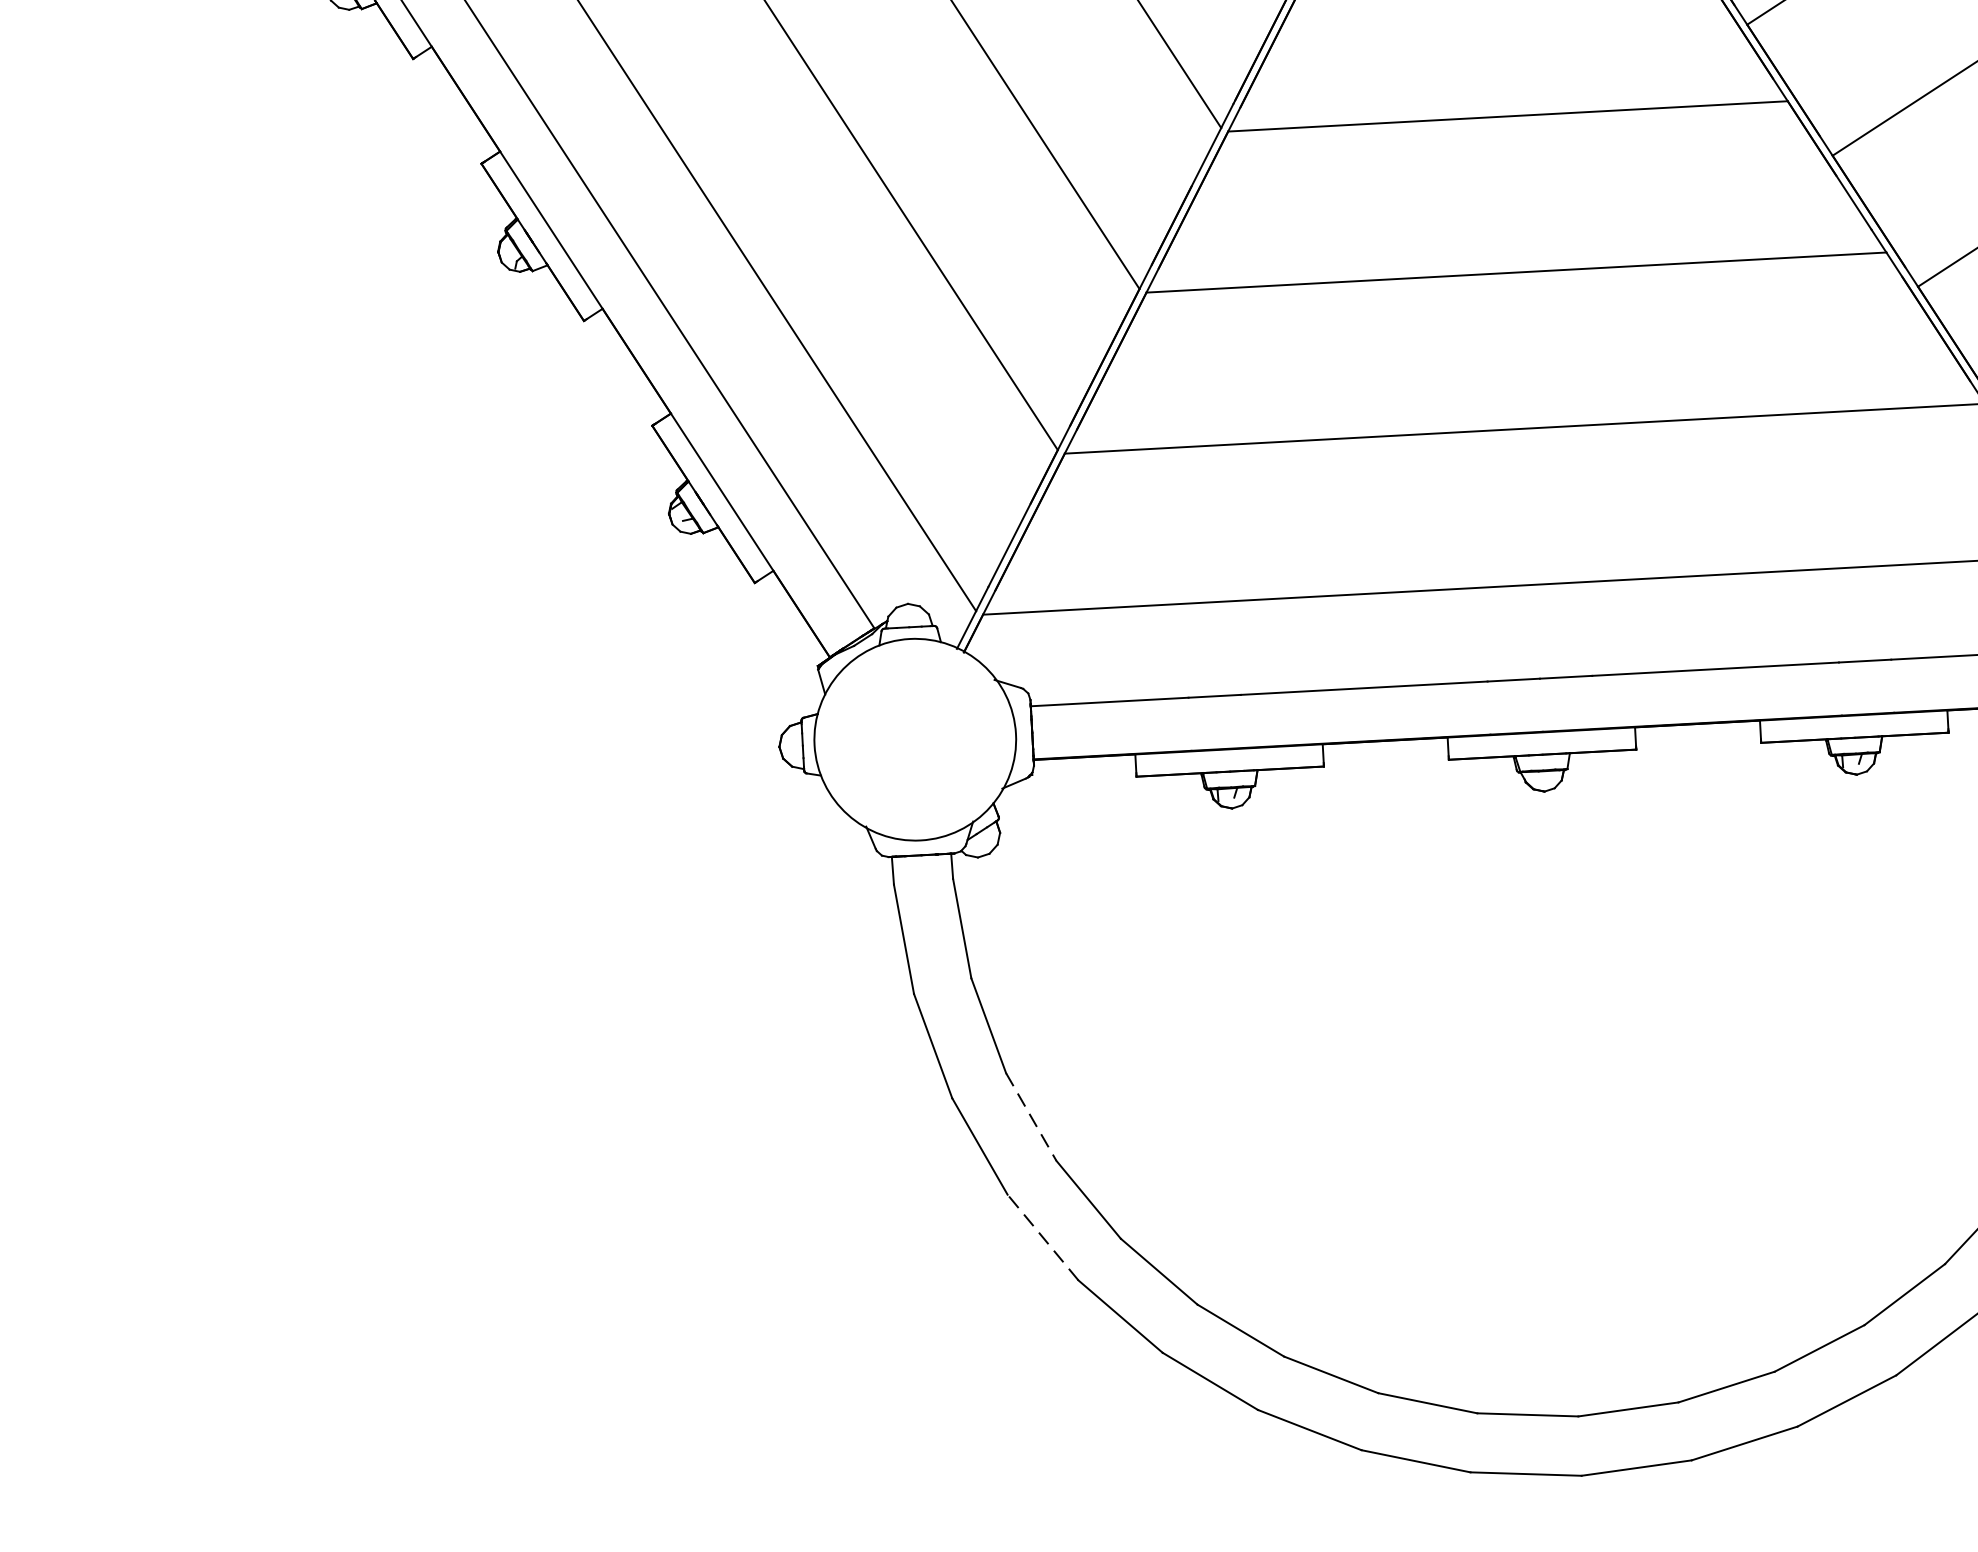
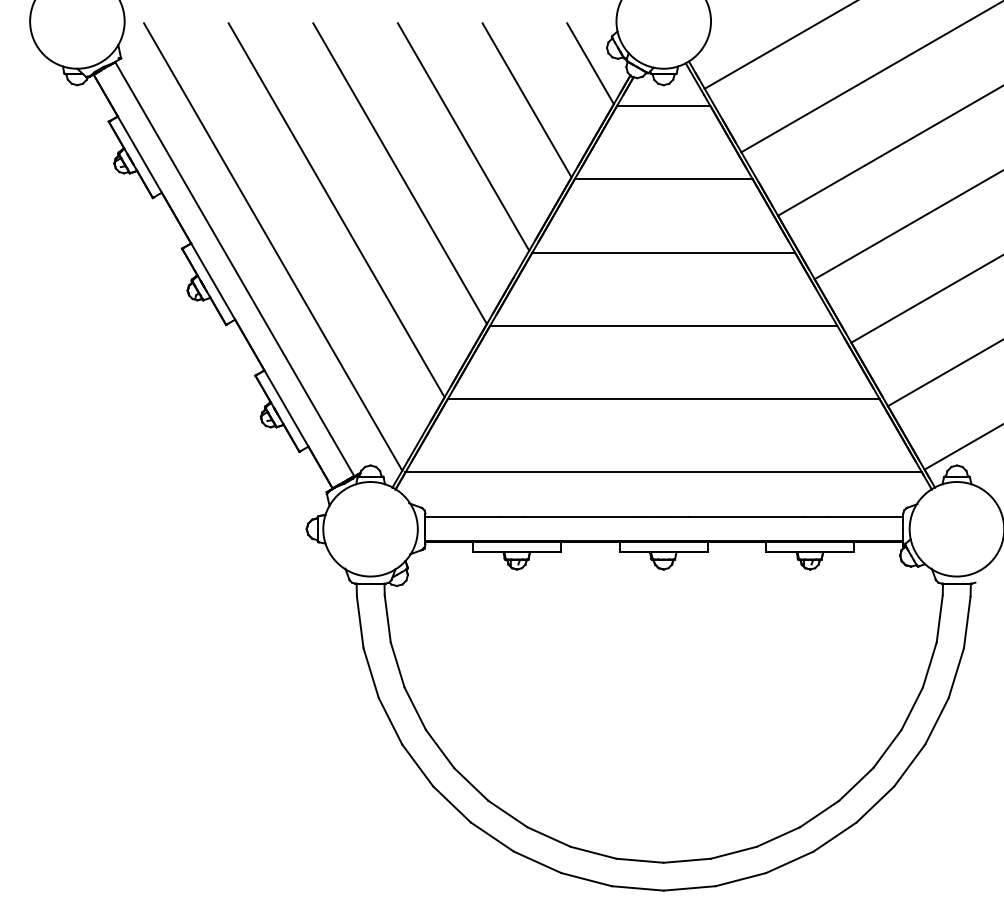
line: (1031, 1116) -> (415, 708), dashed -> solid
line: (1042, 1237) -> (417, 765), dashed -> solid

